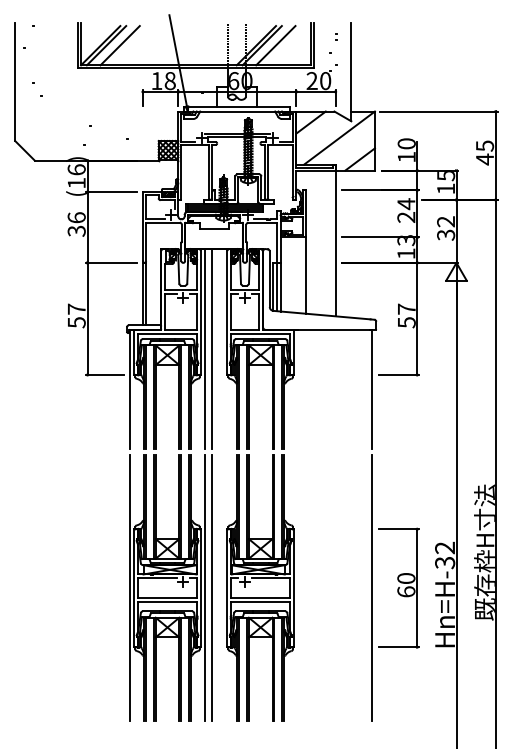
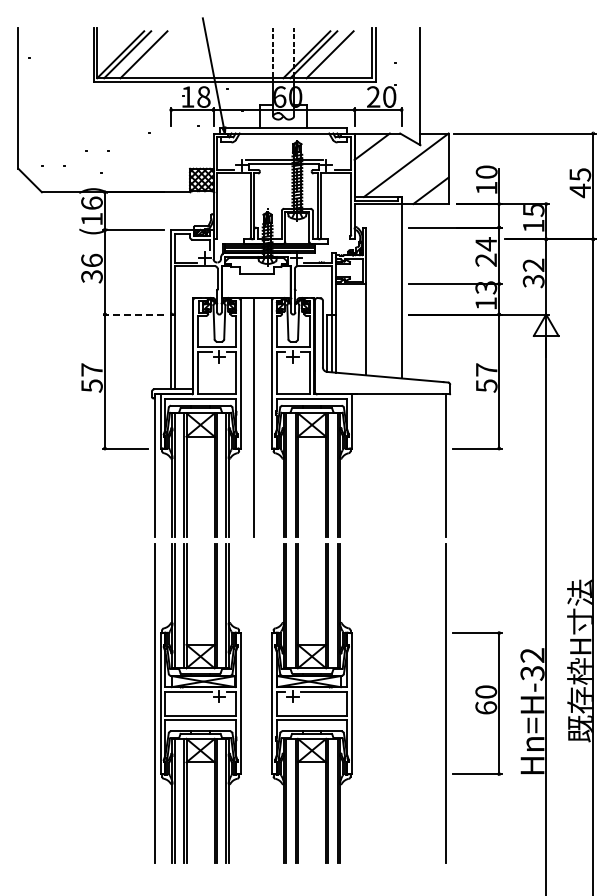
line: (111, 262) -> (133, 314), solid -> dashed
line: (205, 348) -> (245, 417), removed
line: (205, 588) -> (245, 703), removed
line: (211, 588) -> (253, 703), removed

